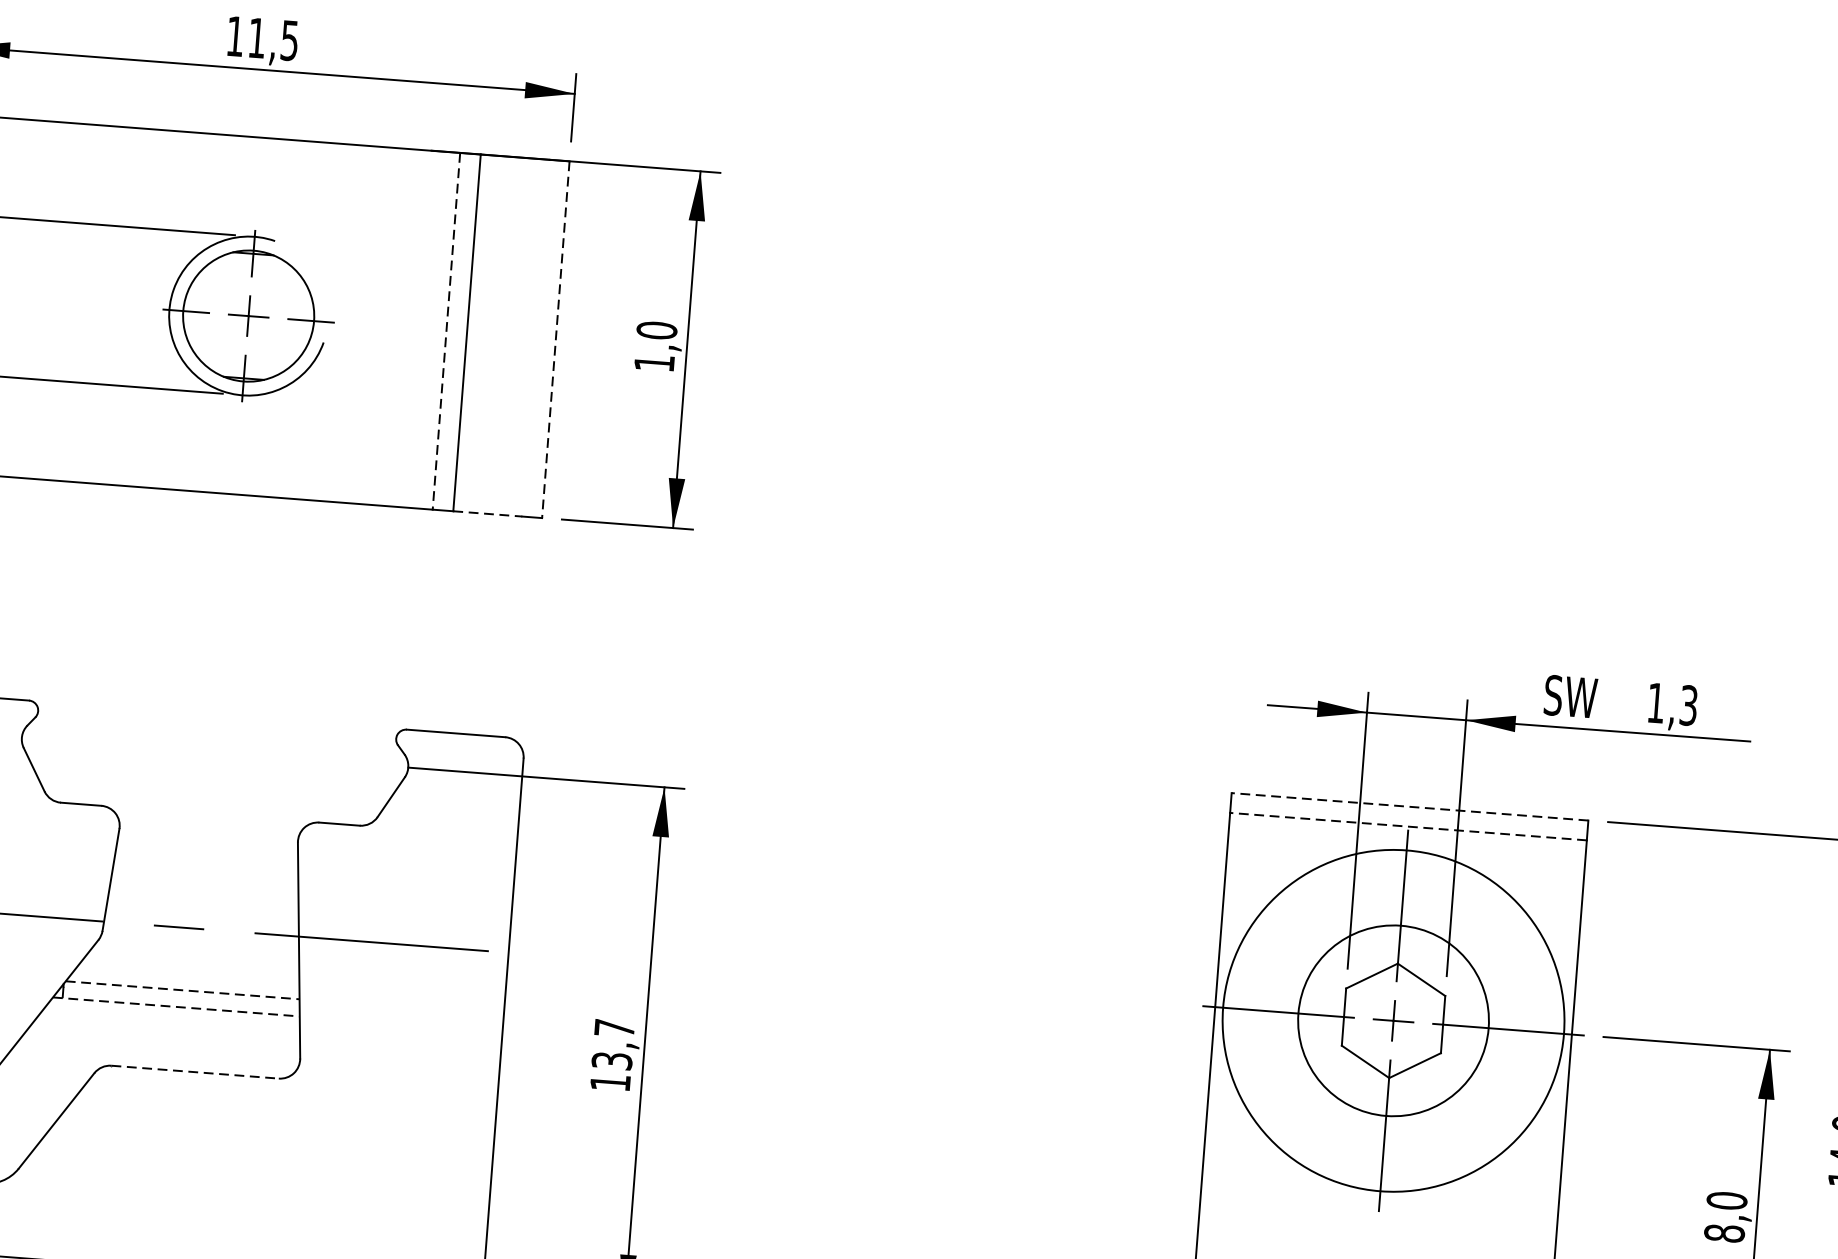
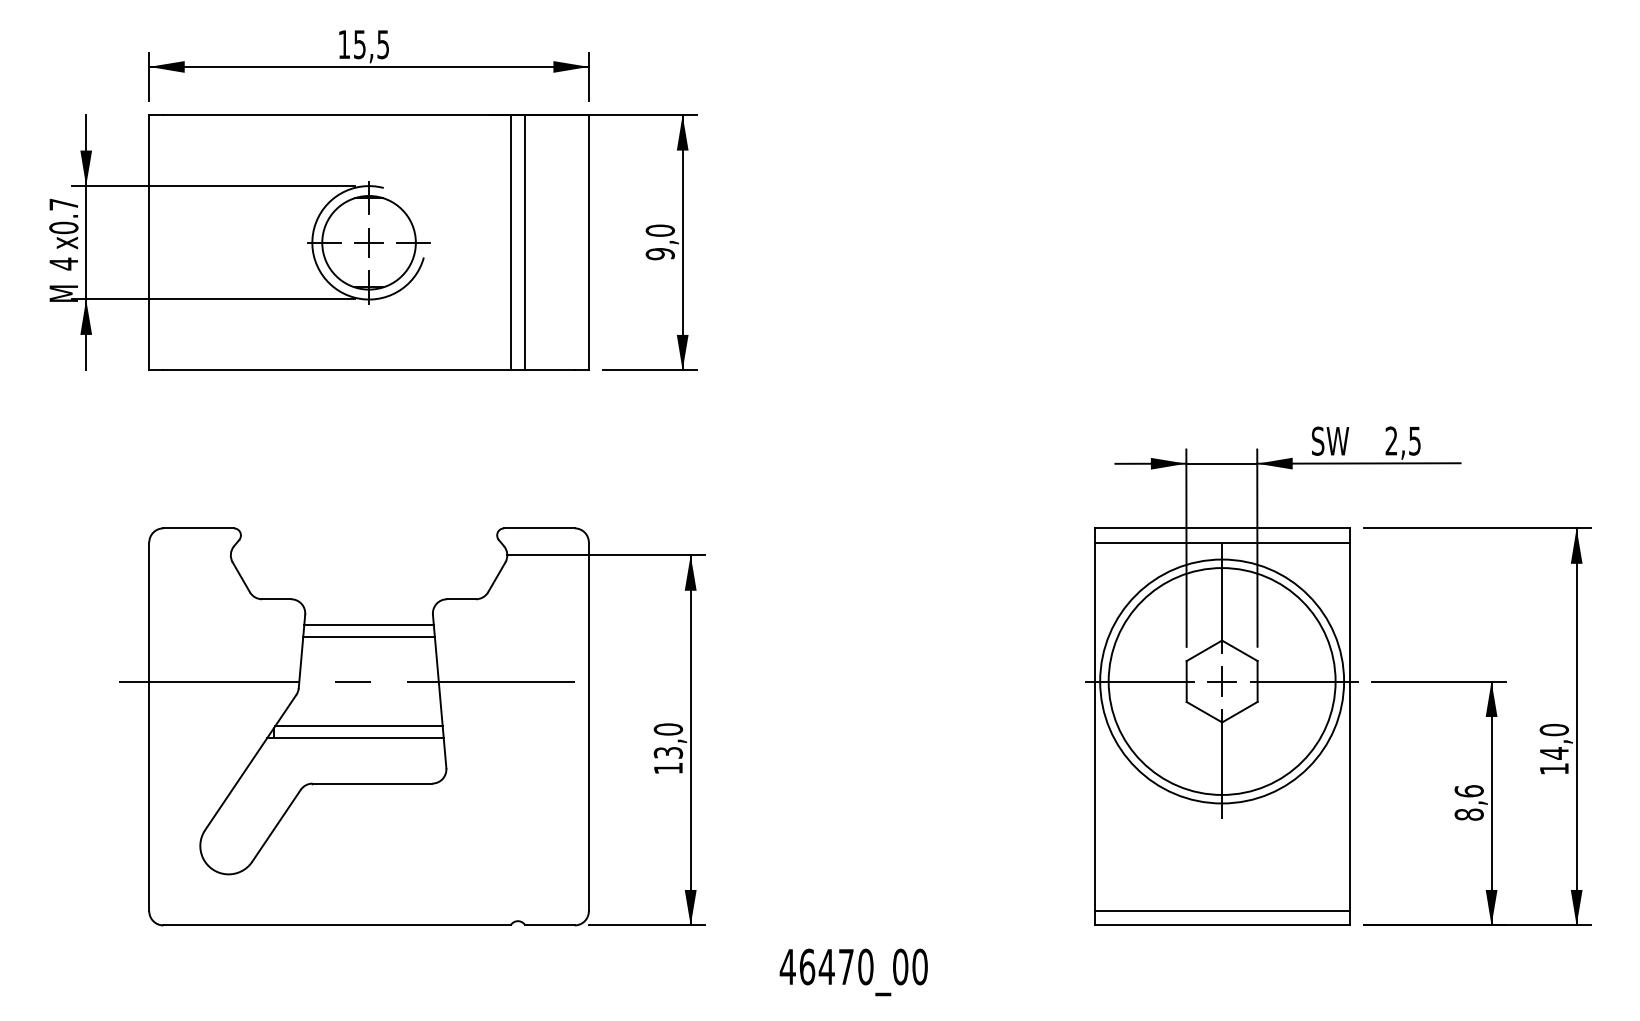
text: (256, 37) -> (359, 44), 11,5 -> 15,5
line: (446, 330) -> (510, 242), dashed -> solid
line: (555, 339) -> (588, 242), dashed -> solid
text: (653, 363) -> (659, 254), 1,0 -> 9,0
line: (488, 514) -> (550, 370), dashed -> solid
text: (1671, 703) -> (1402, 440), 1,3 -> 2,5
line: (1410, 807) -> (1222, 528), dashed -> solid
line: (1409, 826) -> (1222, 542), dashed -> solid
line: (206, 849) -> (368, 624), added
line: (205, 866) -> (368, 636), added
line: (183, 990) -> (359, 726), dashed -> solid
line: (176, 1007) -> (355, 738), dashed -> solid
circle: (1392, 1020) -> (1221, 681), size x1.67
text: (614, 1028) -> (668, 729), 13,7 -> 13,0
line: (195, 1072) -> (372, 783), dashed -> solid
text: (1725, 1201) -> (1468, 791), 8,0 -> 8,6

